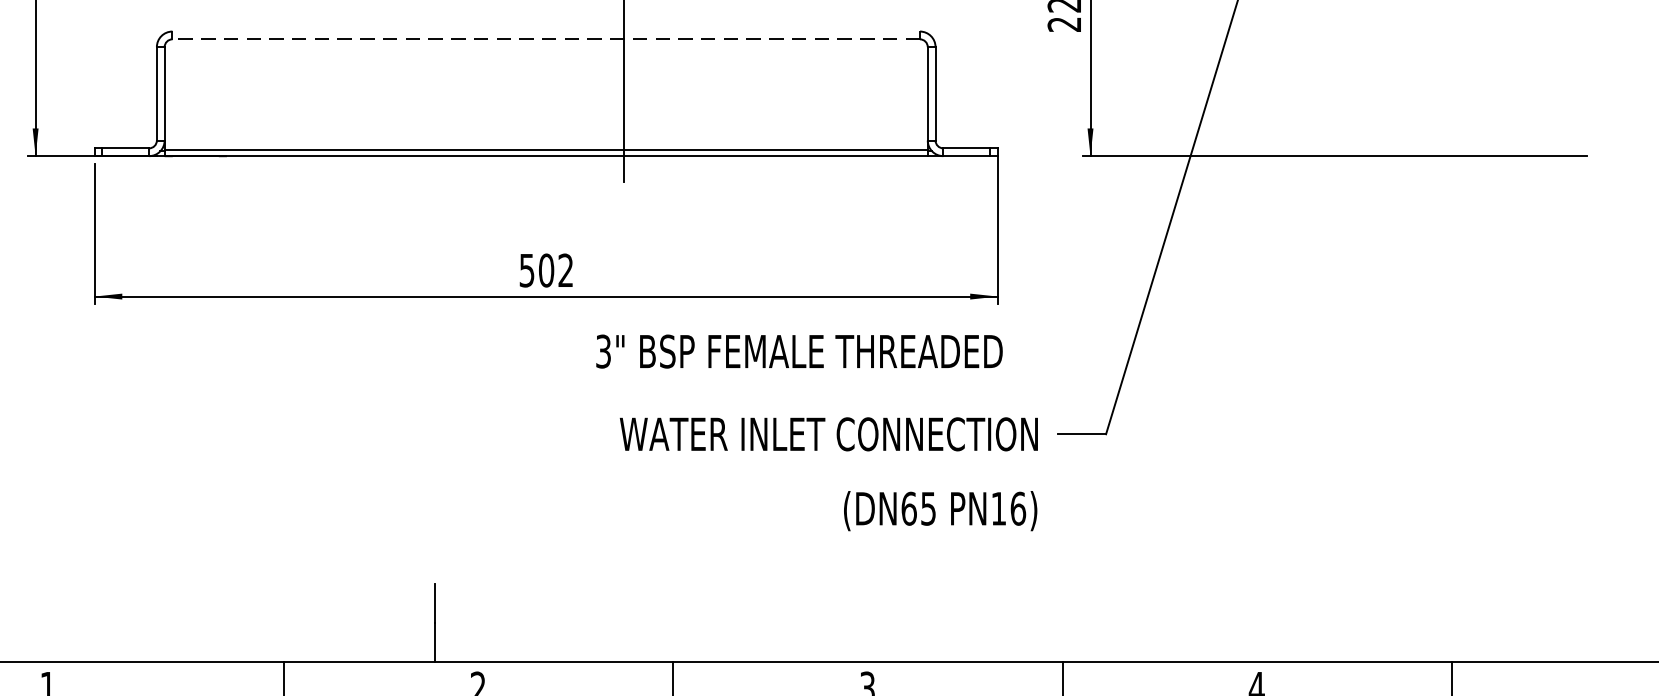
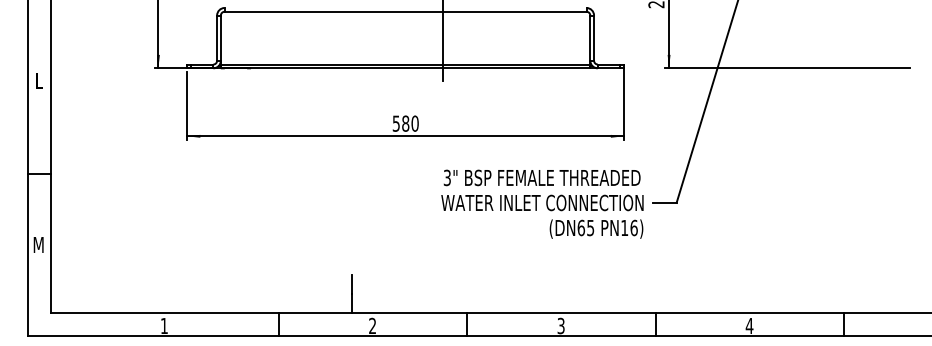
line: (546, 38) -> (405, 11), dashed -> solid
text: (556, 270) -> (410, 123), 502 -> 580
text: (798, 350) -> (541, 177), moved
text: (940, 509) -> (596, 228), moved

